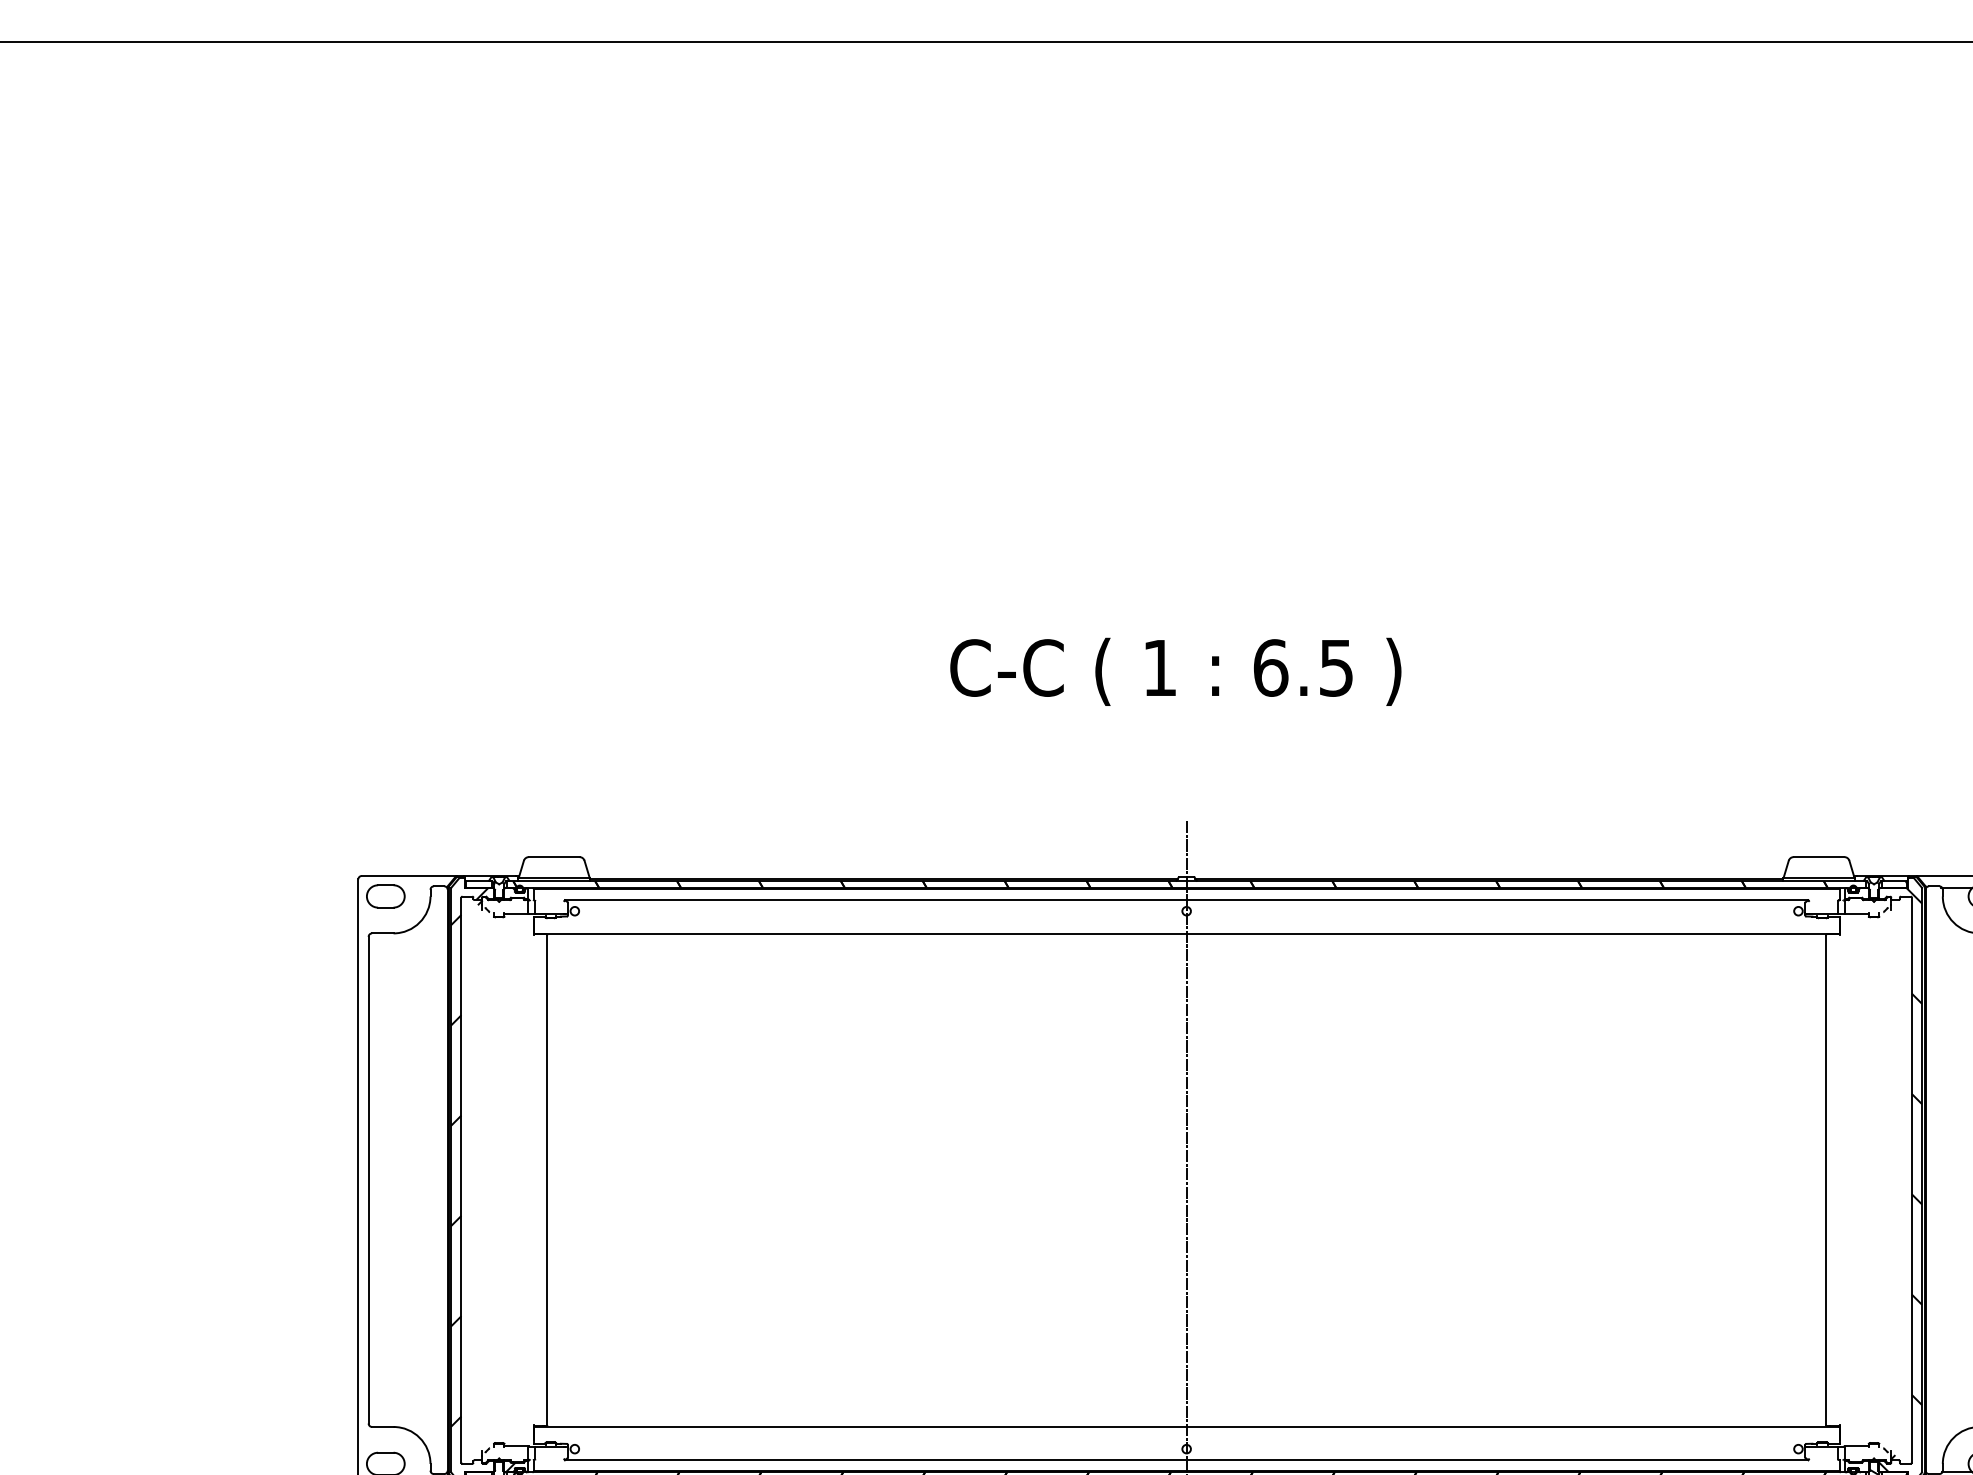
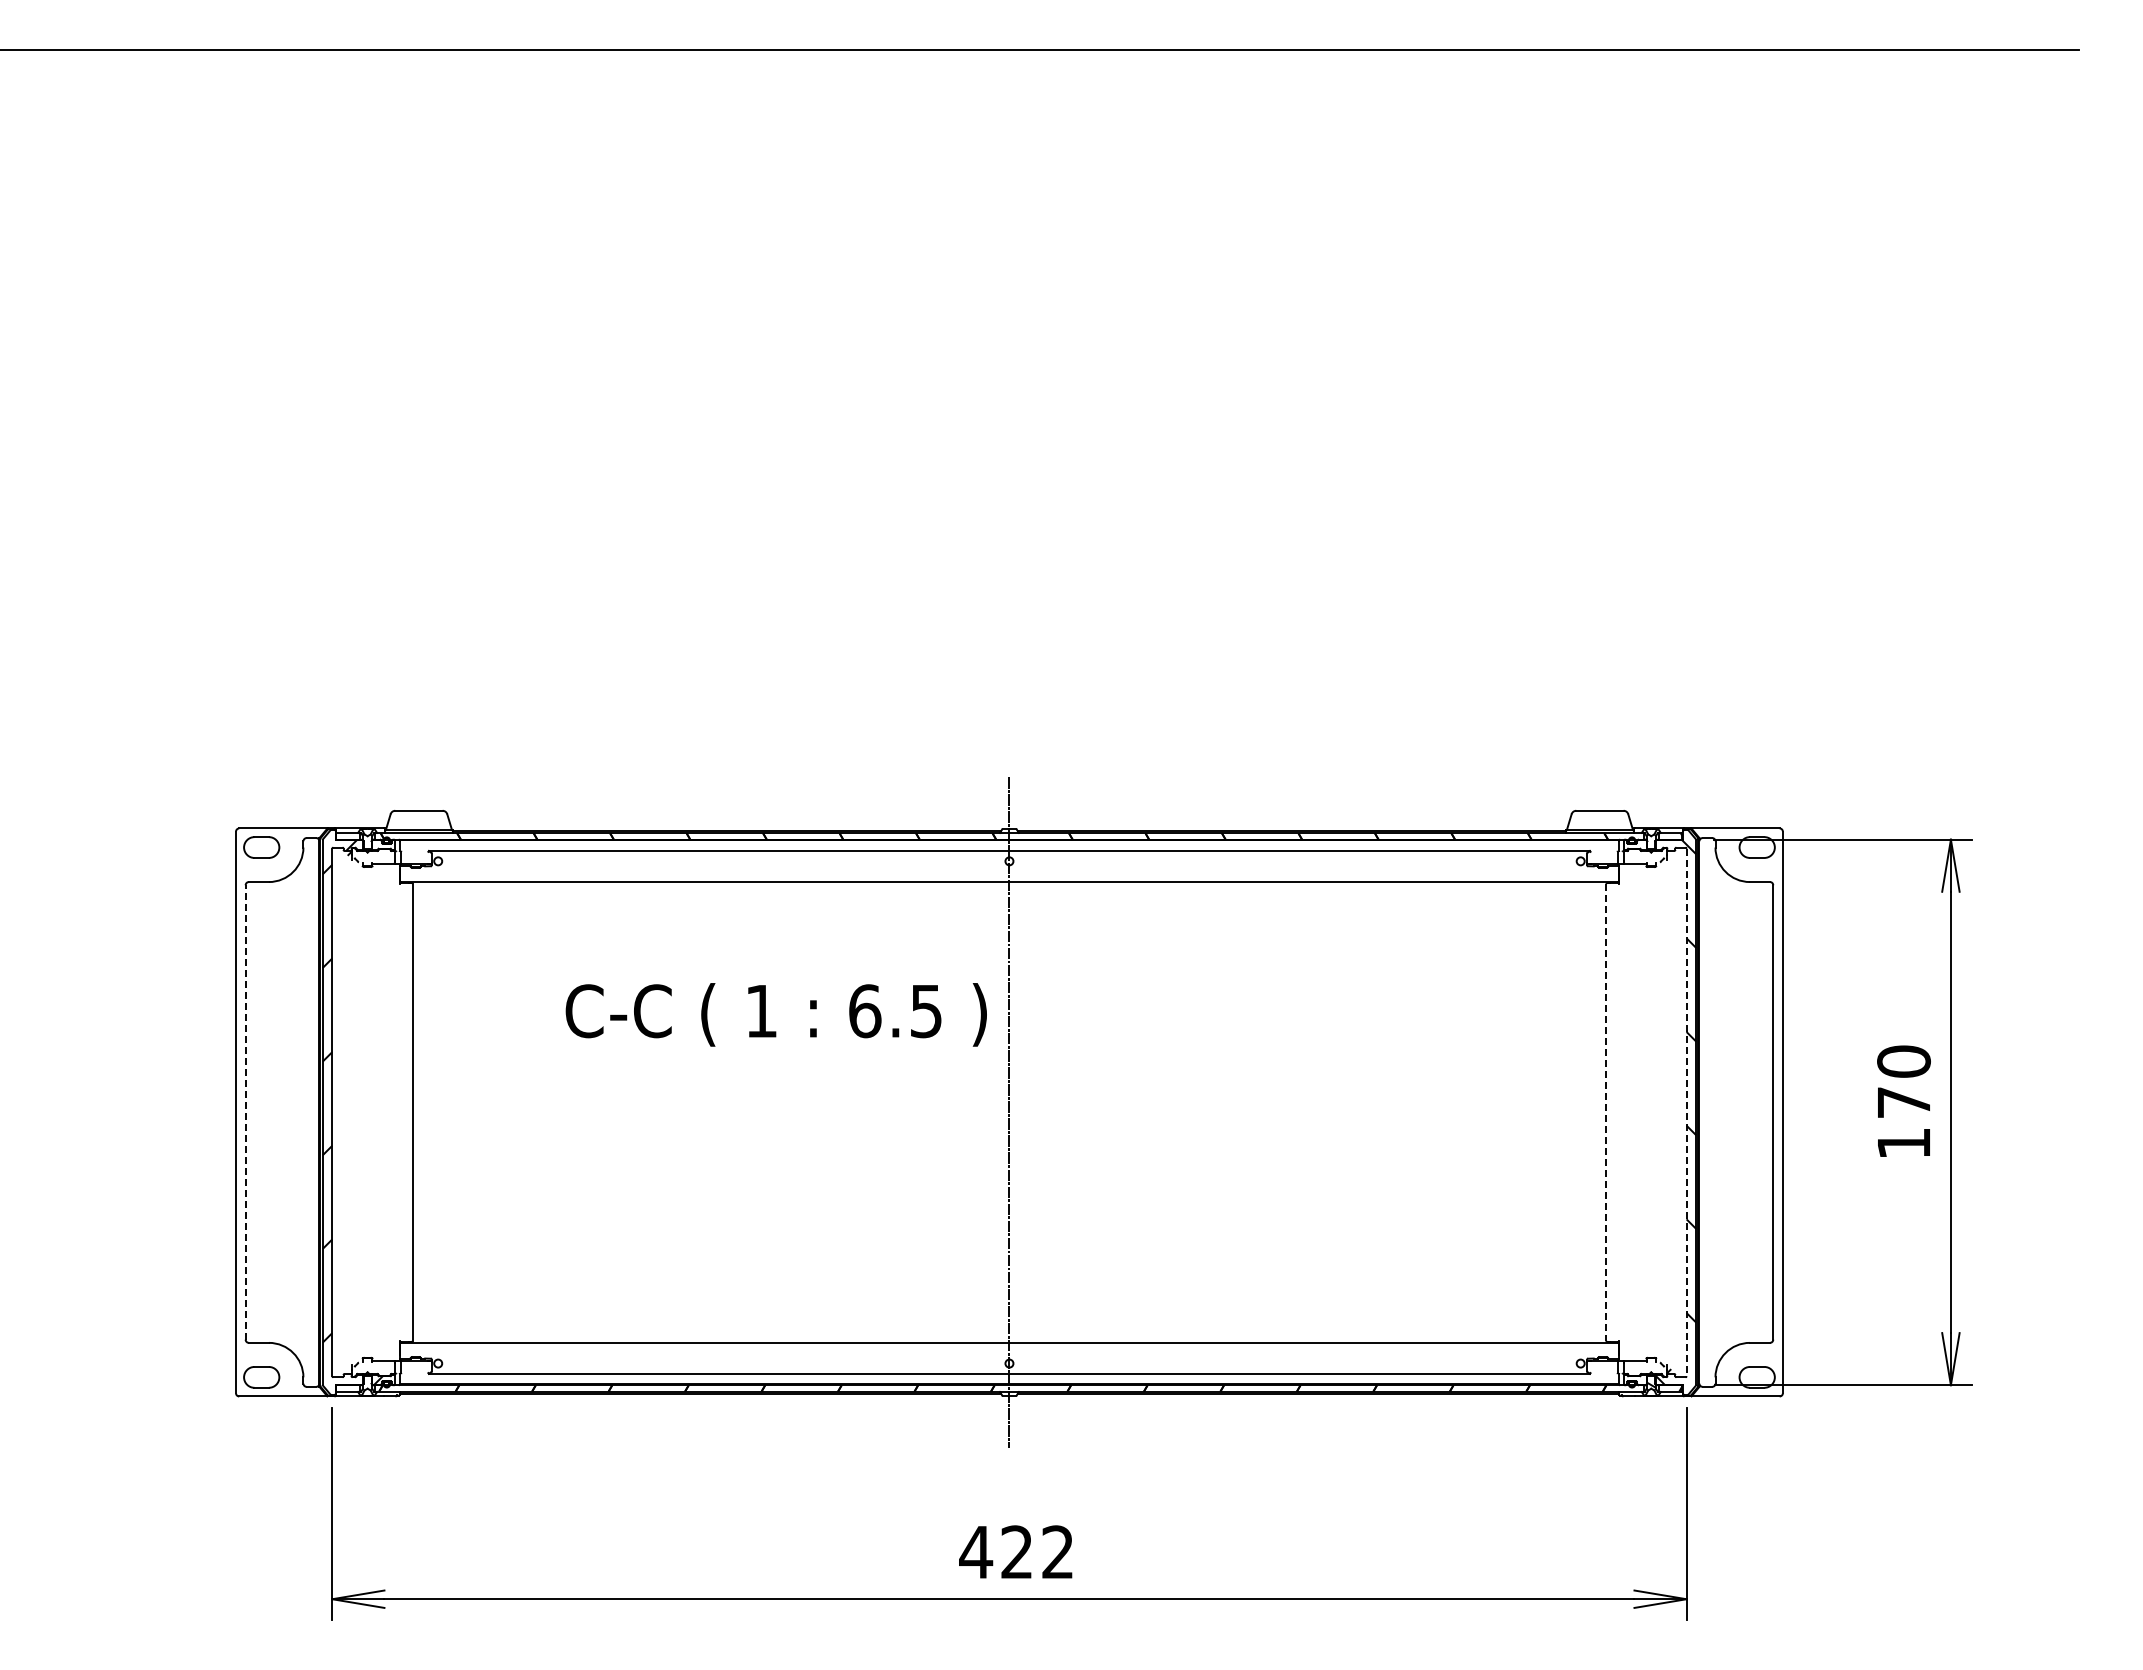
text: (1174, 671) -> (775, 1014), moved
line: (368, 1179) -> (245, 1111), solid -> dashed
line: (1826, 1180) -> (1606, 1112), solid -> dashed
line: (1911, 1180) -> (1686, 1112), solid -> dashed

